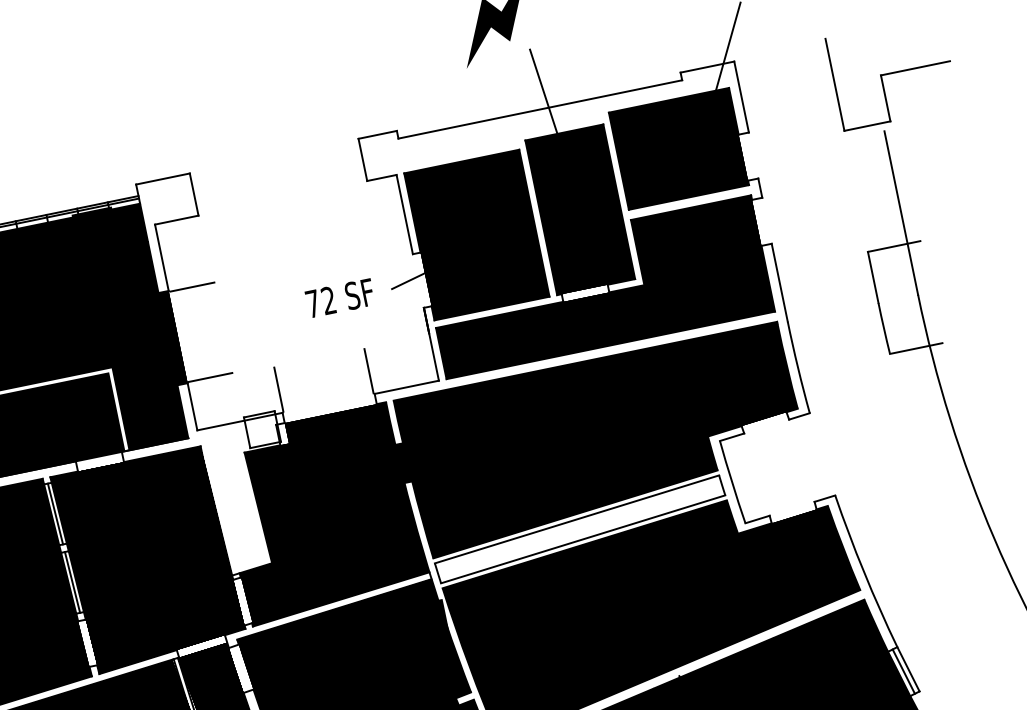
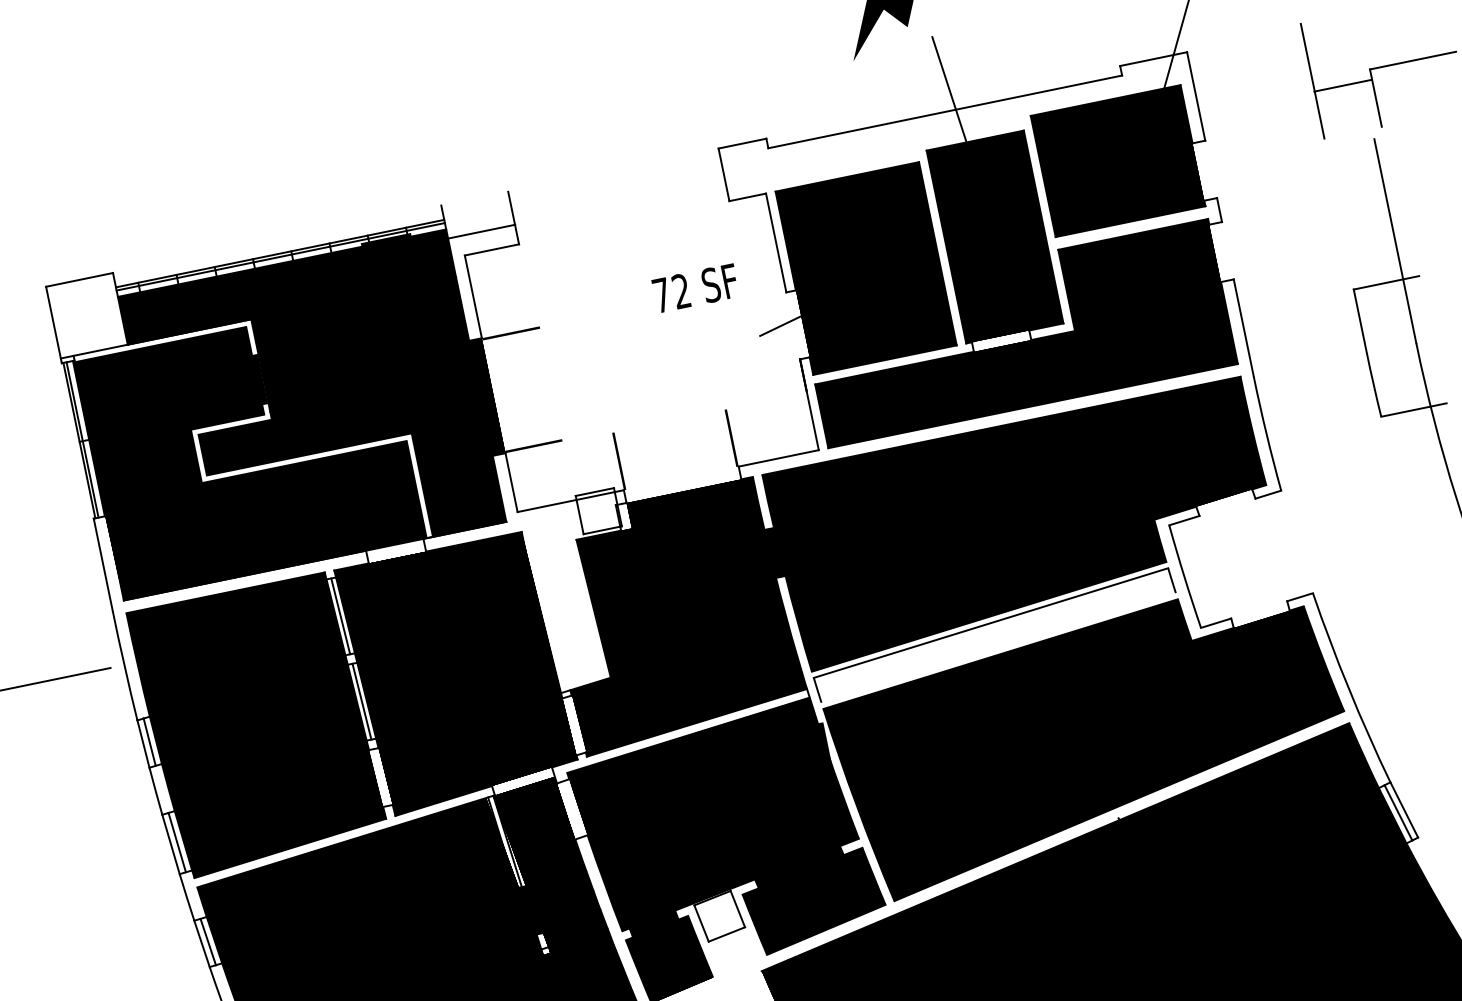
line: (866, 125) -> (1342, 85), moved
line: (162, 178) -> (481, 231), moved
text: (338, 297) -> (693, 287), moved
line: (583, 538) -> (998, 647), removed

